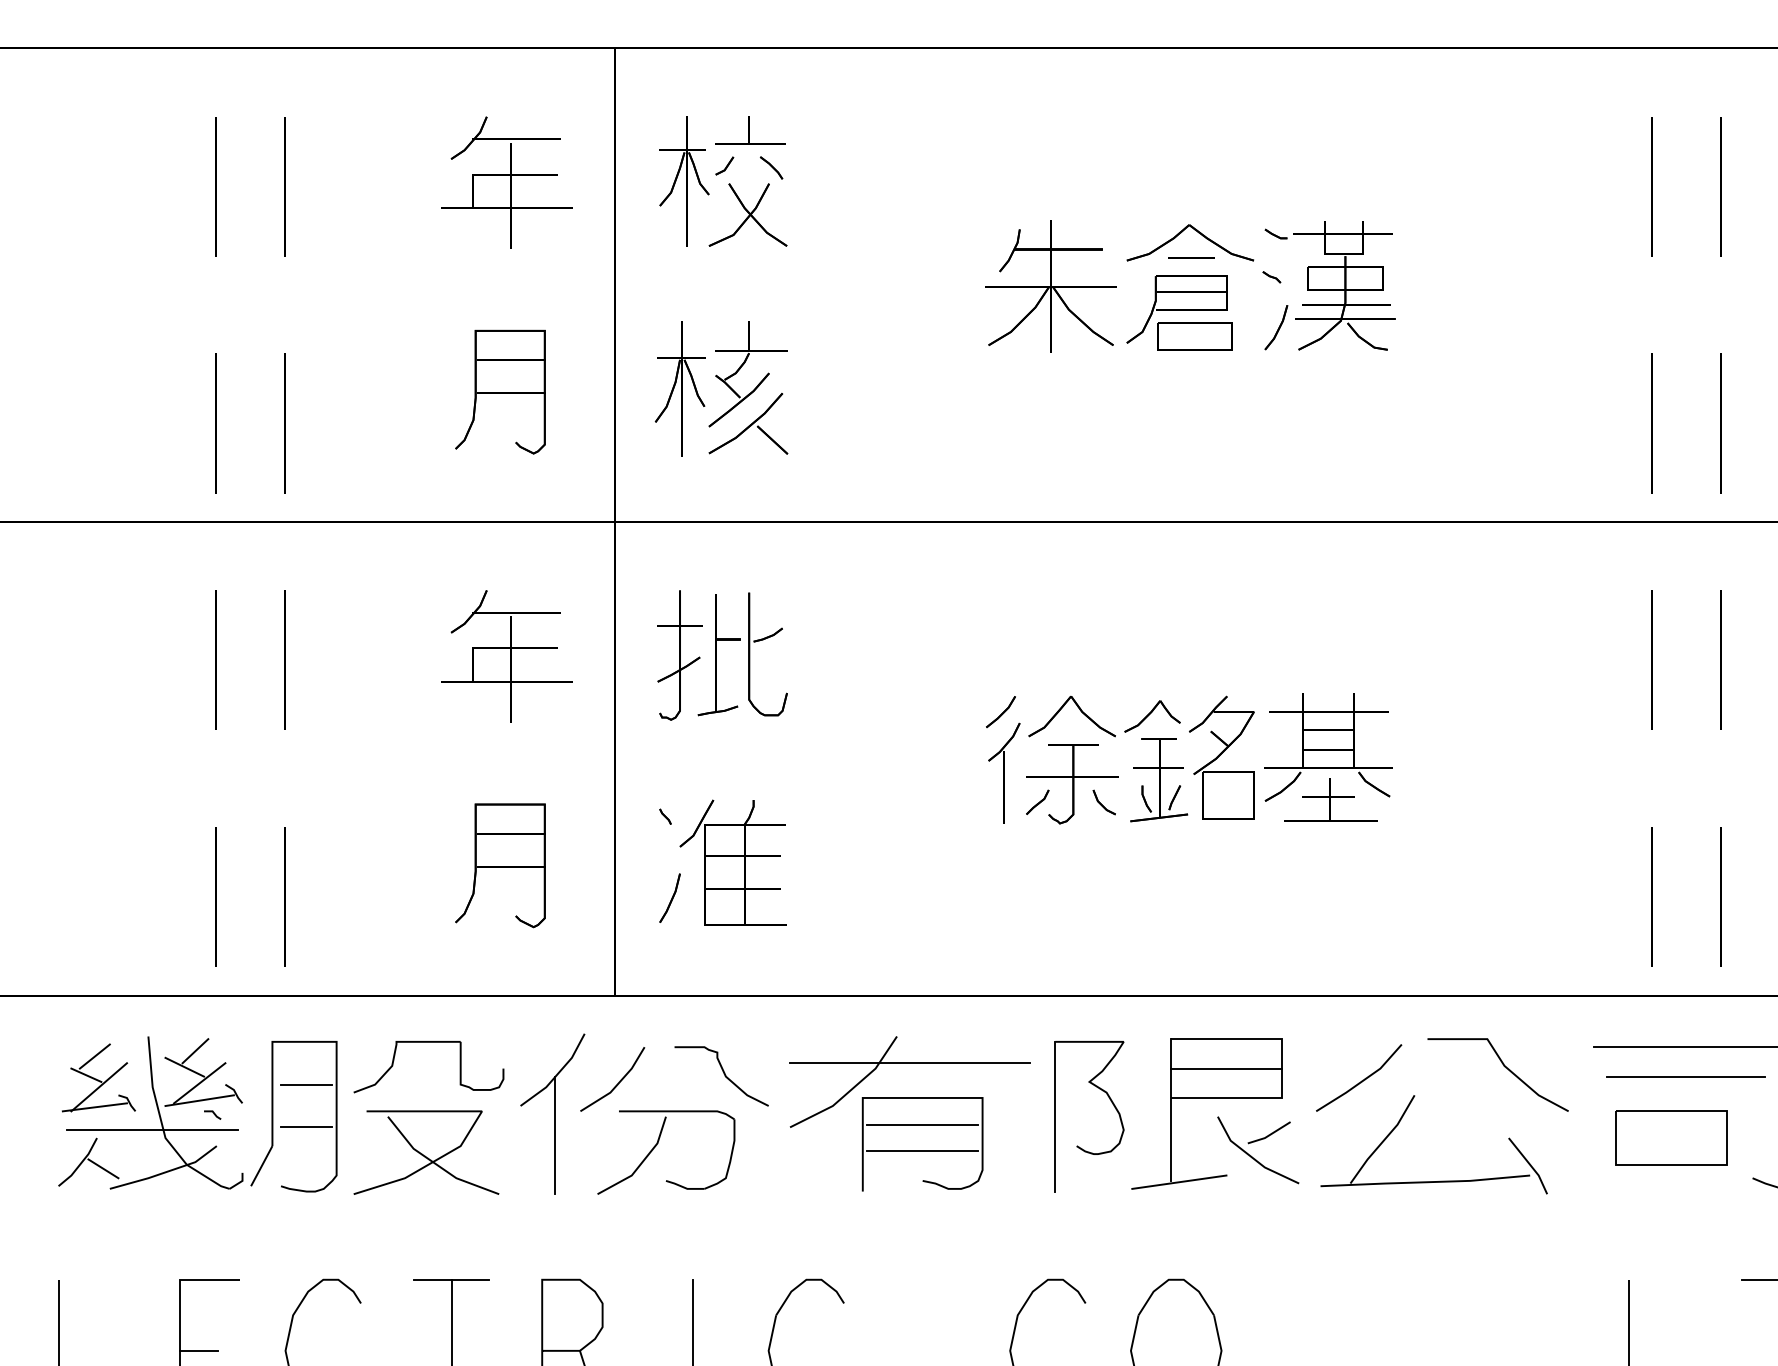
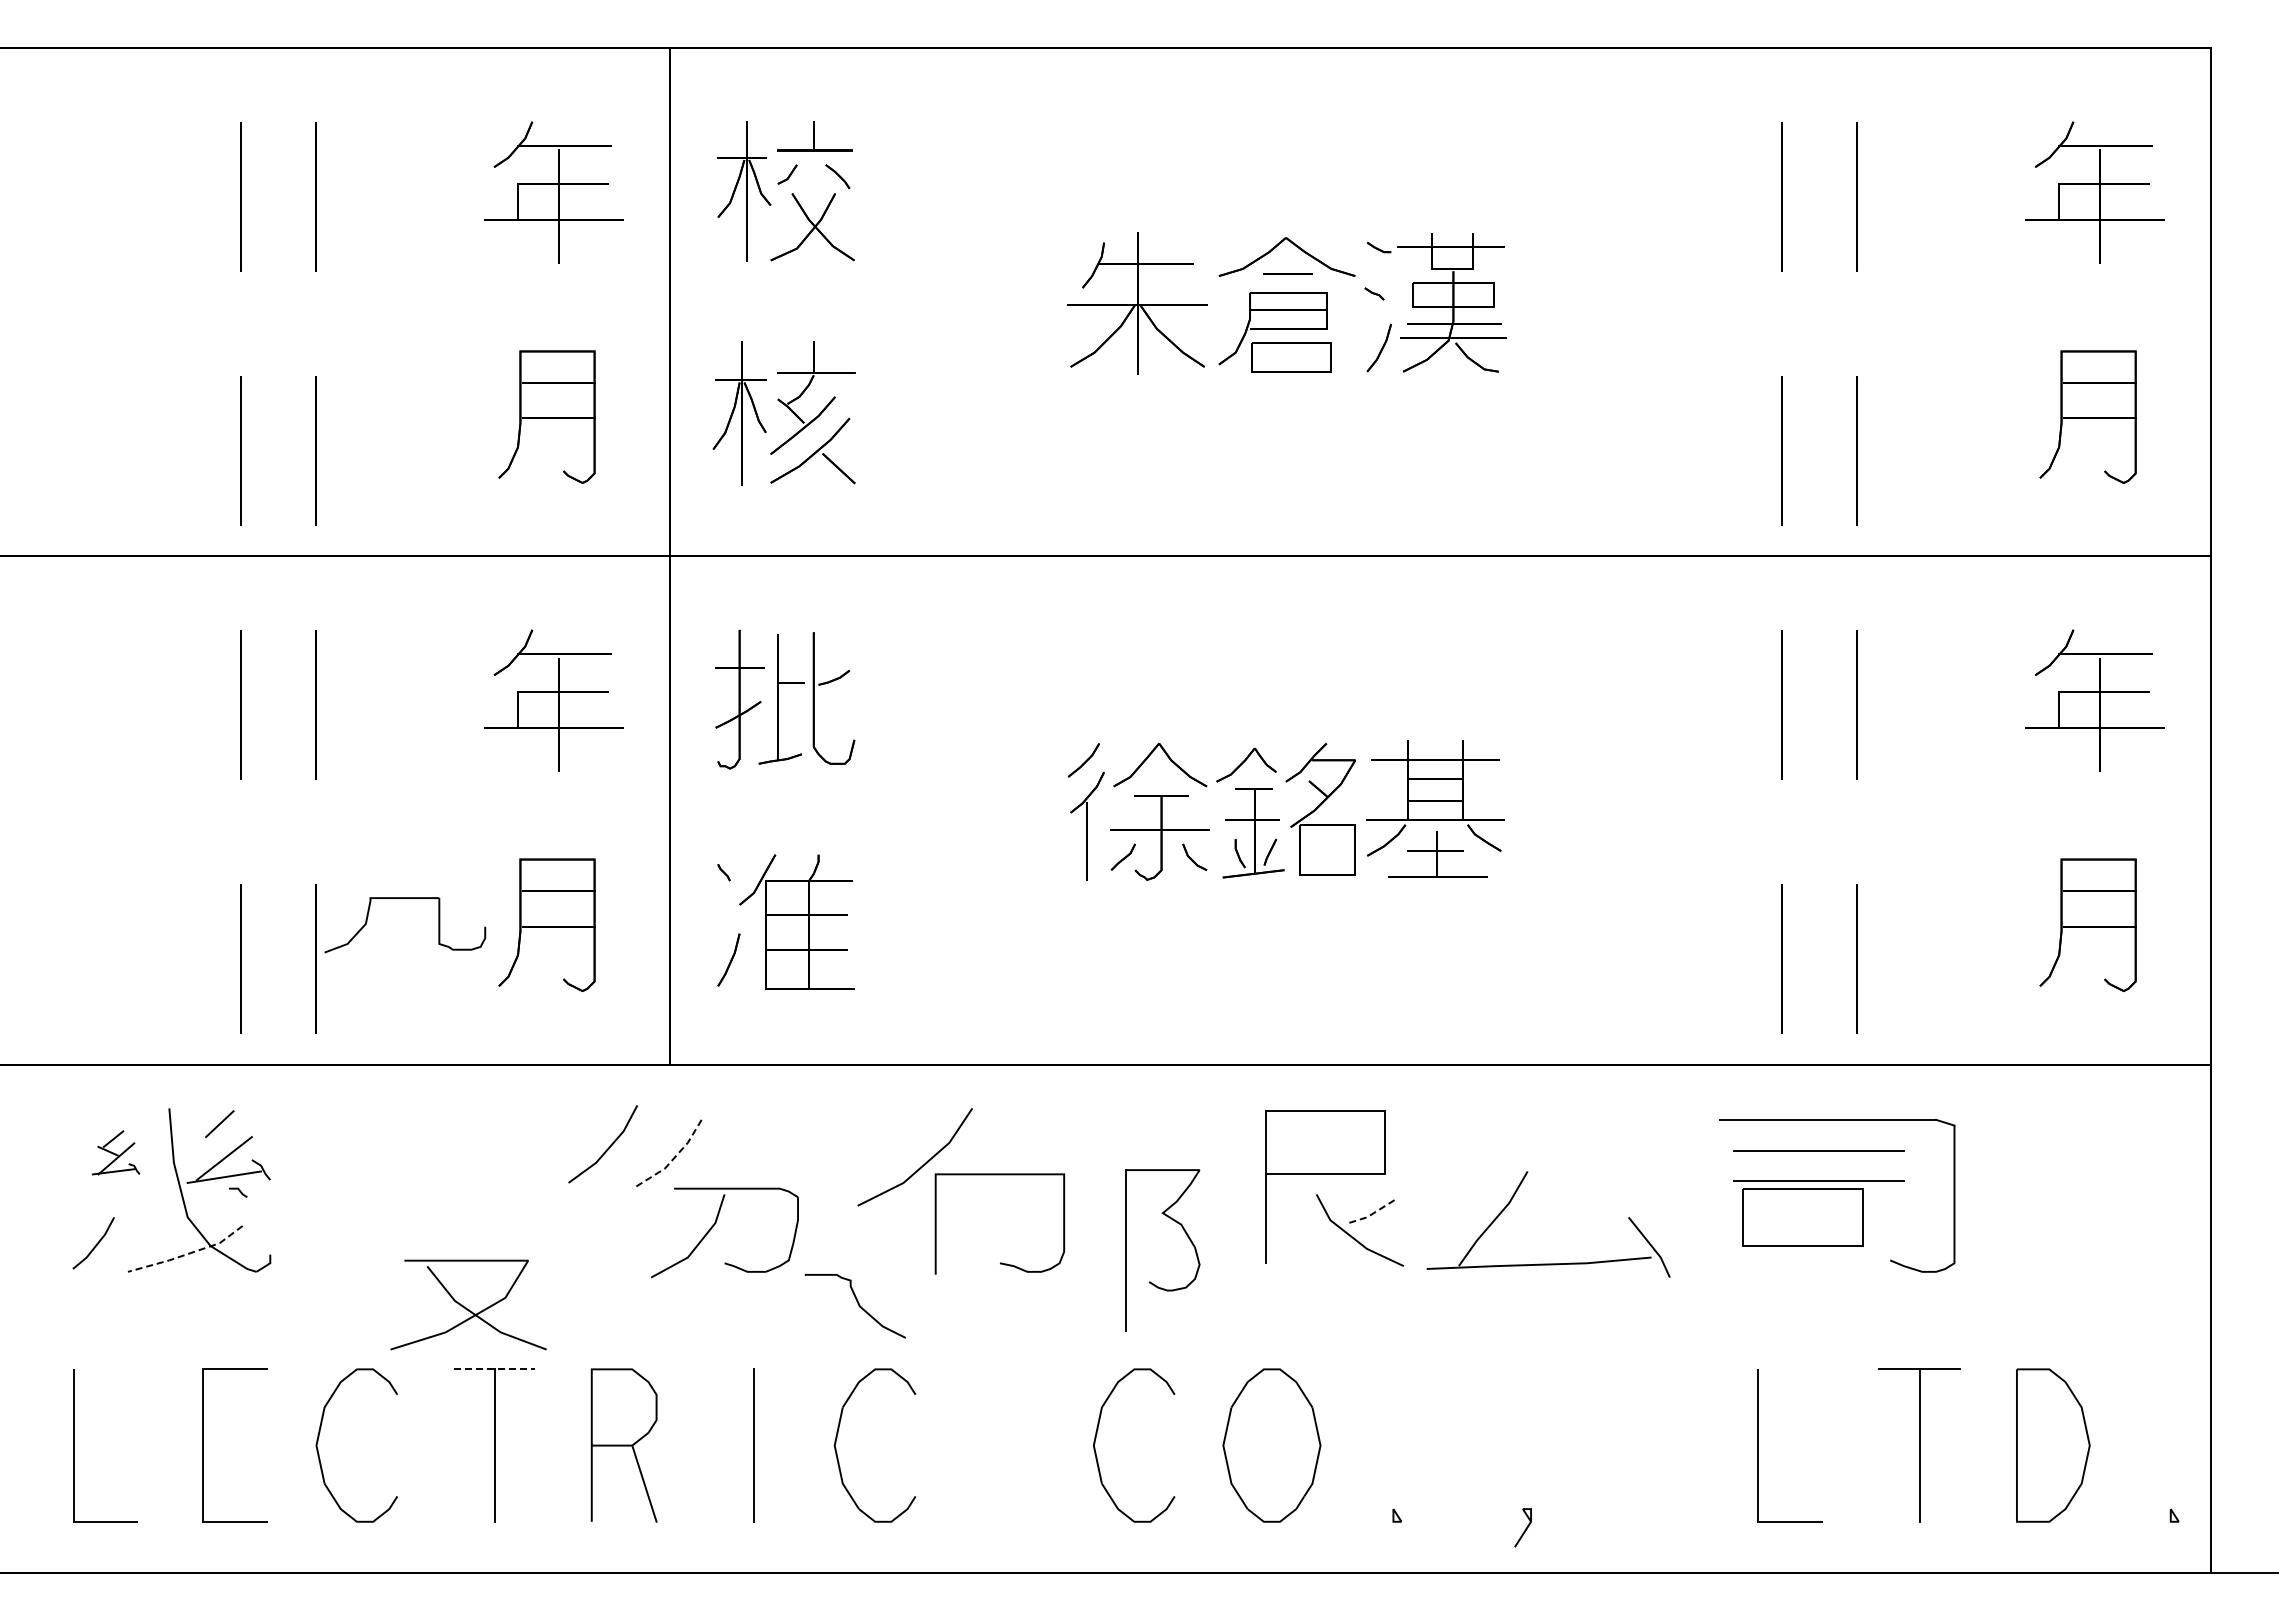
part: (429, 1042) -> (405, 898), moved
line: (909, 1063) -> (985, 1137), removed
line: (183, 1067) -> (207, 1141), removed
line: (1504, 1067) -> (1624, 1141), removed
line: (1226, 1068) -> (1325, 1142), removed
curve: (724, 1076) -> (858, 1306), moved
part: (98, 1077) -> (115, 1152), size x0.6
line: (1360, 1081) -> (1469, 1156), removed
line: (617, 1084) -> (672, 1159), solid -> dashed
line: (1685, 1103) -> (1818, 1180), added
part: (1112, 1104) -> (1187, 1237), moved
line: (922, 1125) -> (999, 1203), removed
part: (293, 1127) -> (325, 1205), removed
line: (152, 1129) -> (173, 1208), removed
line: (554, 1135) -> (605, 1214), removed
line: (1269, 1135) -> (1372, 1214), solid -> dashed
line: (922, 1151) -> (999, 1231), removed
part: (426, 1152) -> (468, 1304), moved
line: (103, 1168) -> (121, 1250), removed
line: (166, 1172) -> (188, 1254), solid -> dashed
line: (1178, 1182) -> (1274, 1264), removed
line: (452, 1279) -> (495, 1369), solid -> dashed
line: (198, 1350) -> (223, 1445), removed

